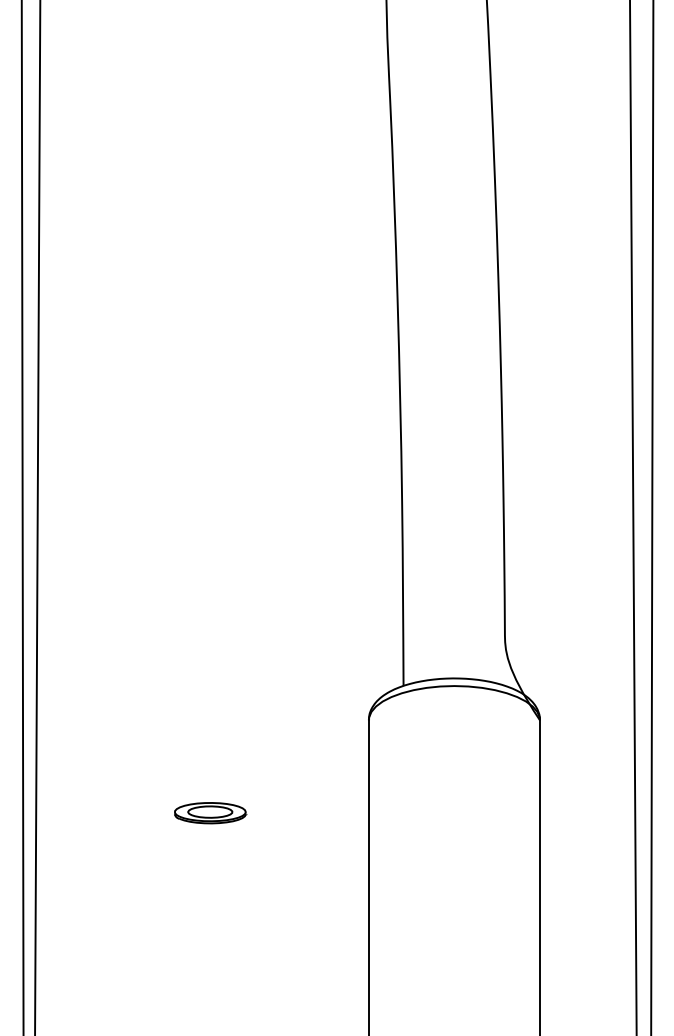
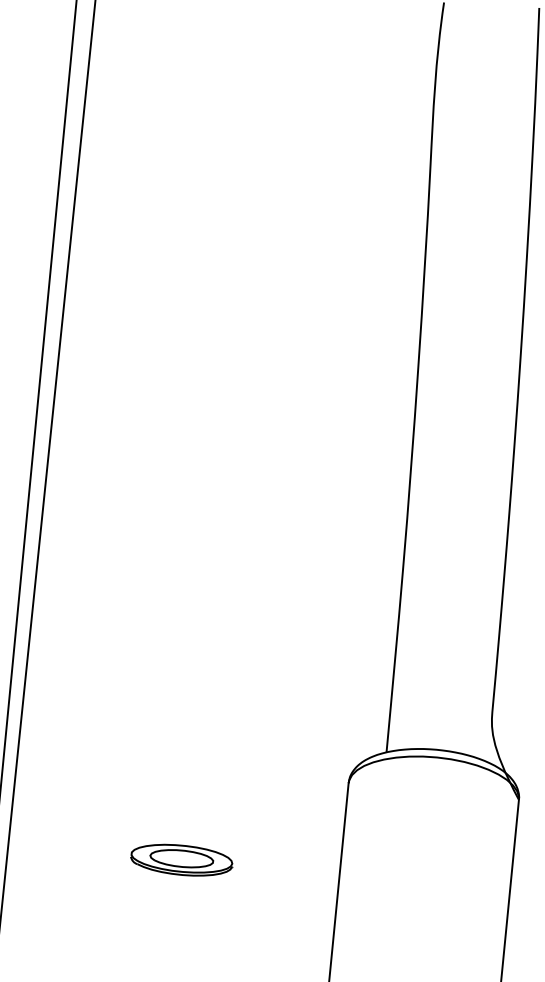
part: (210, 812) -> (182, 859), size x1.43

